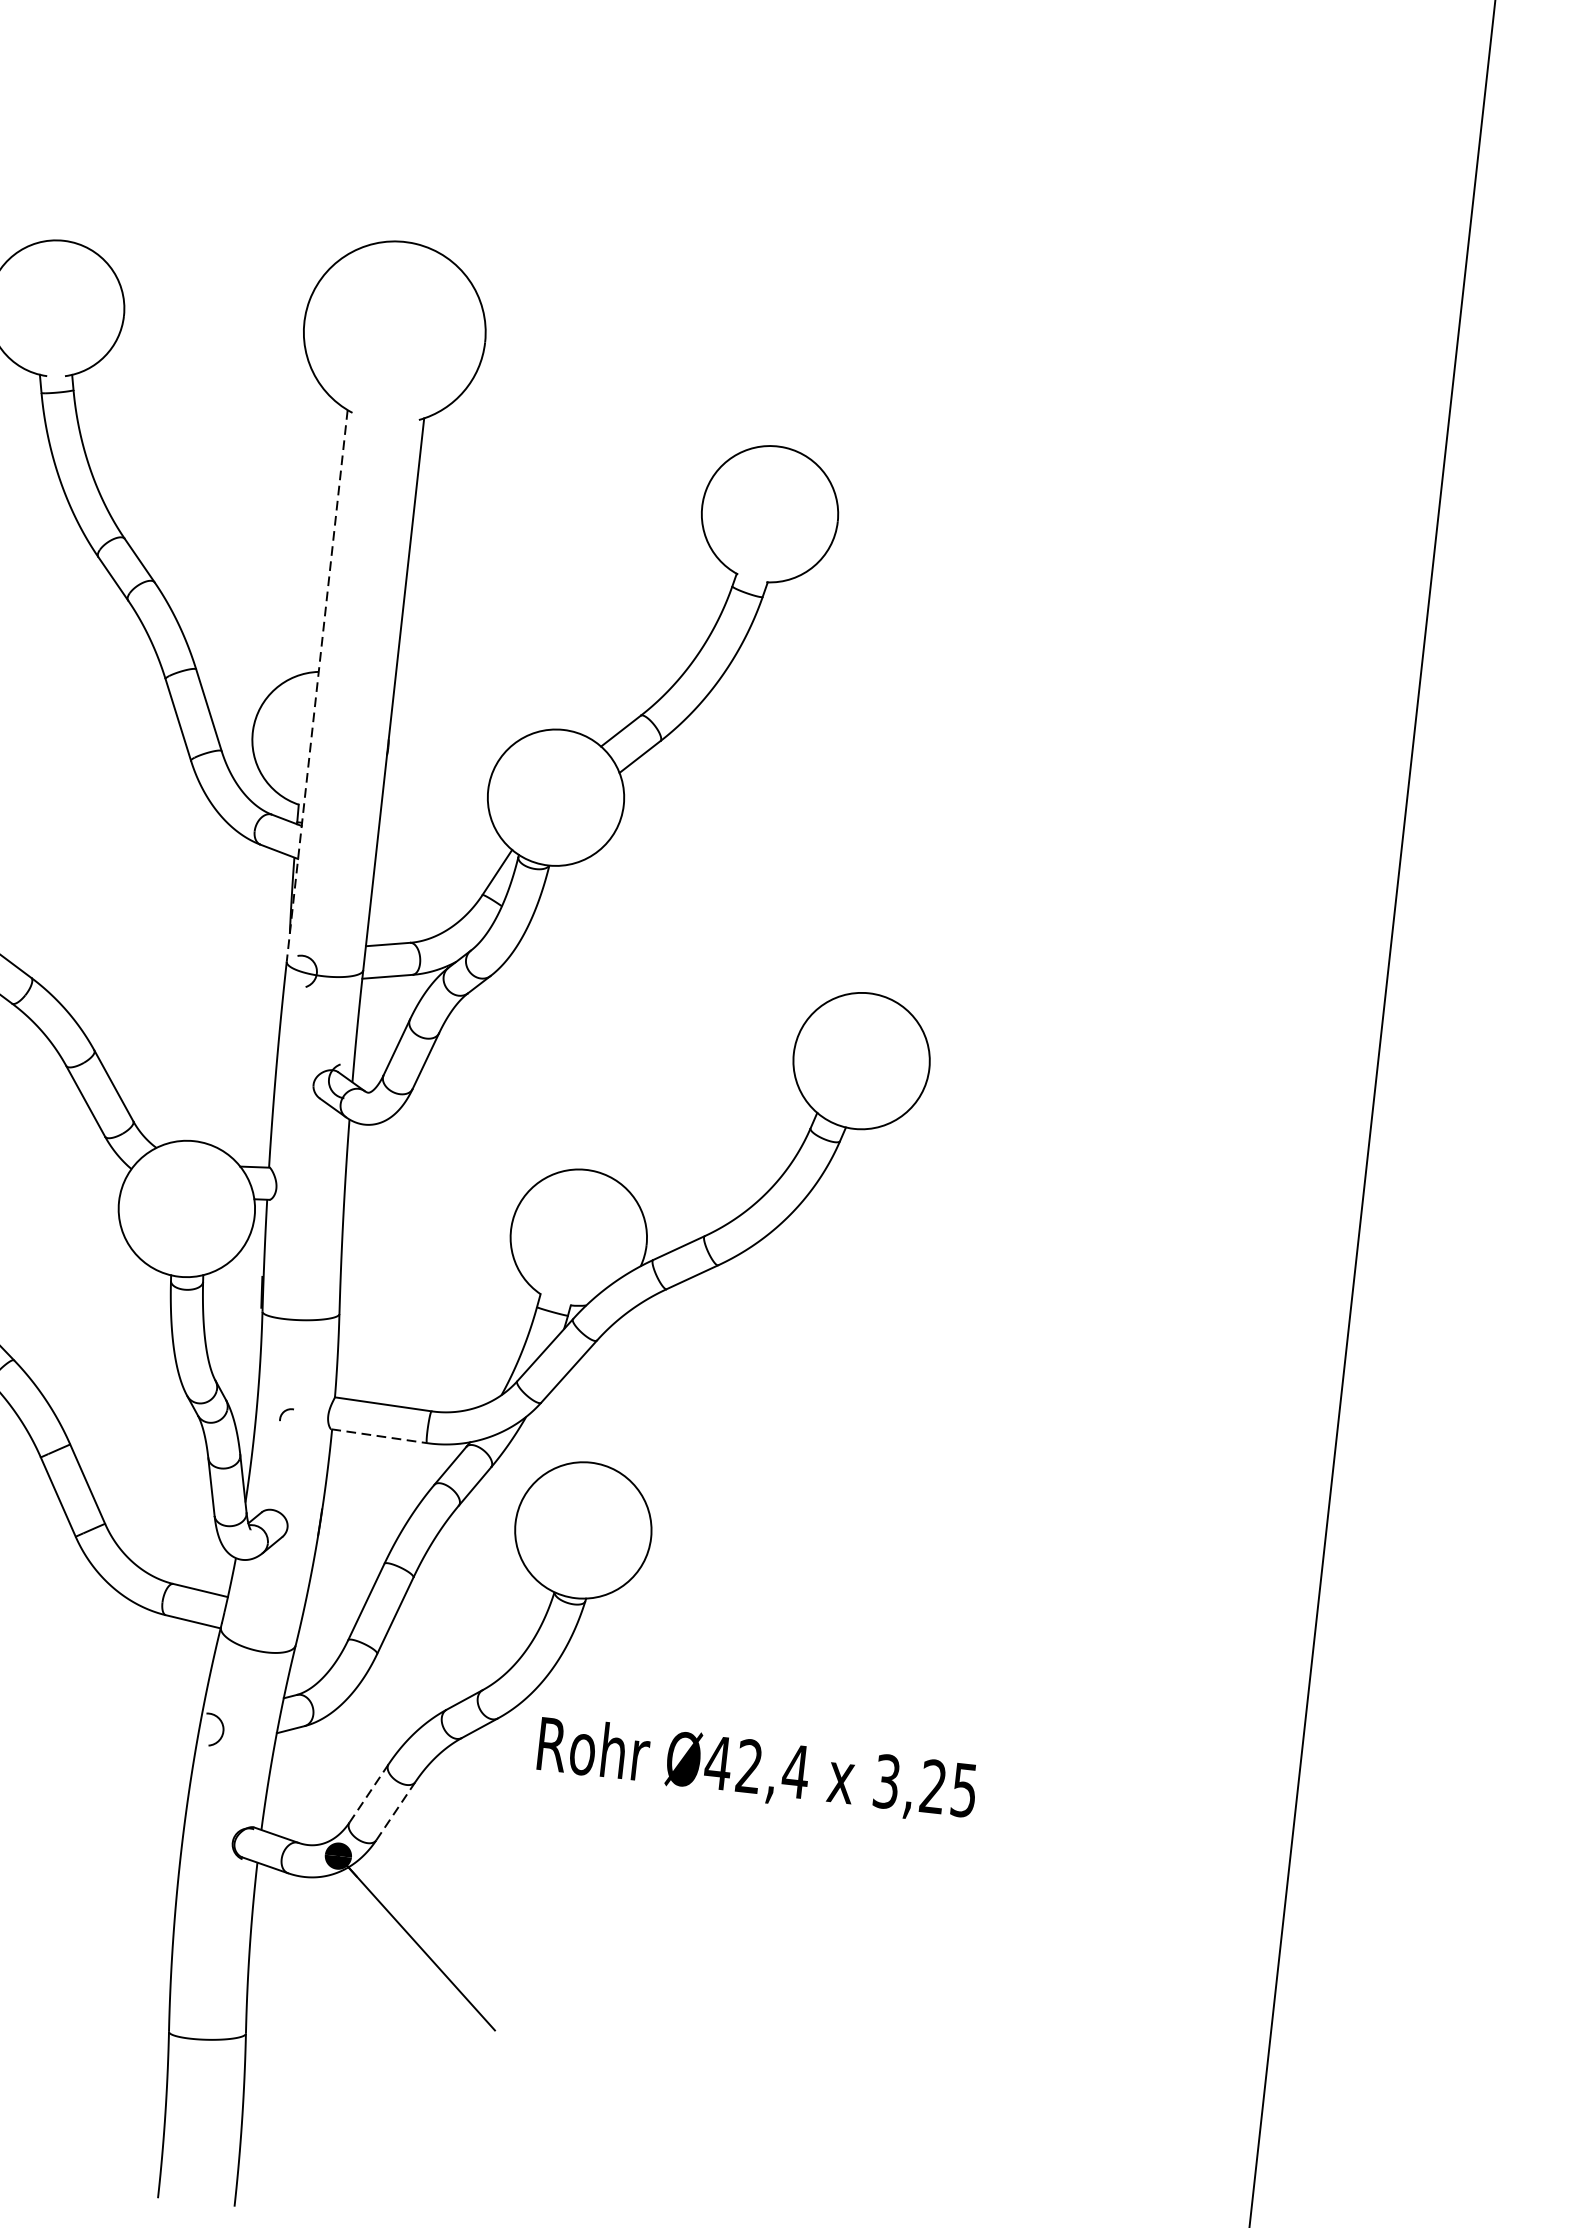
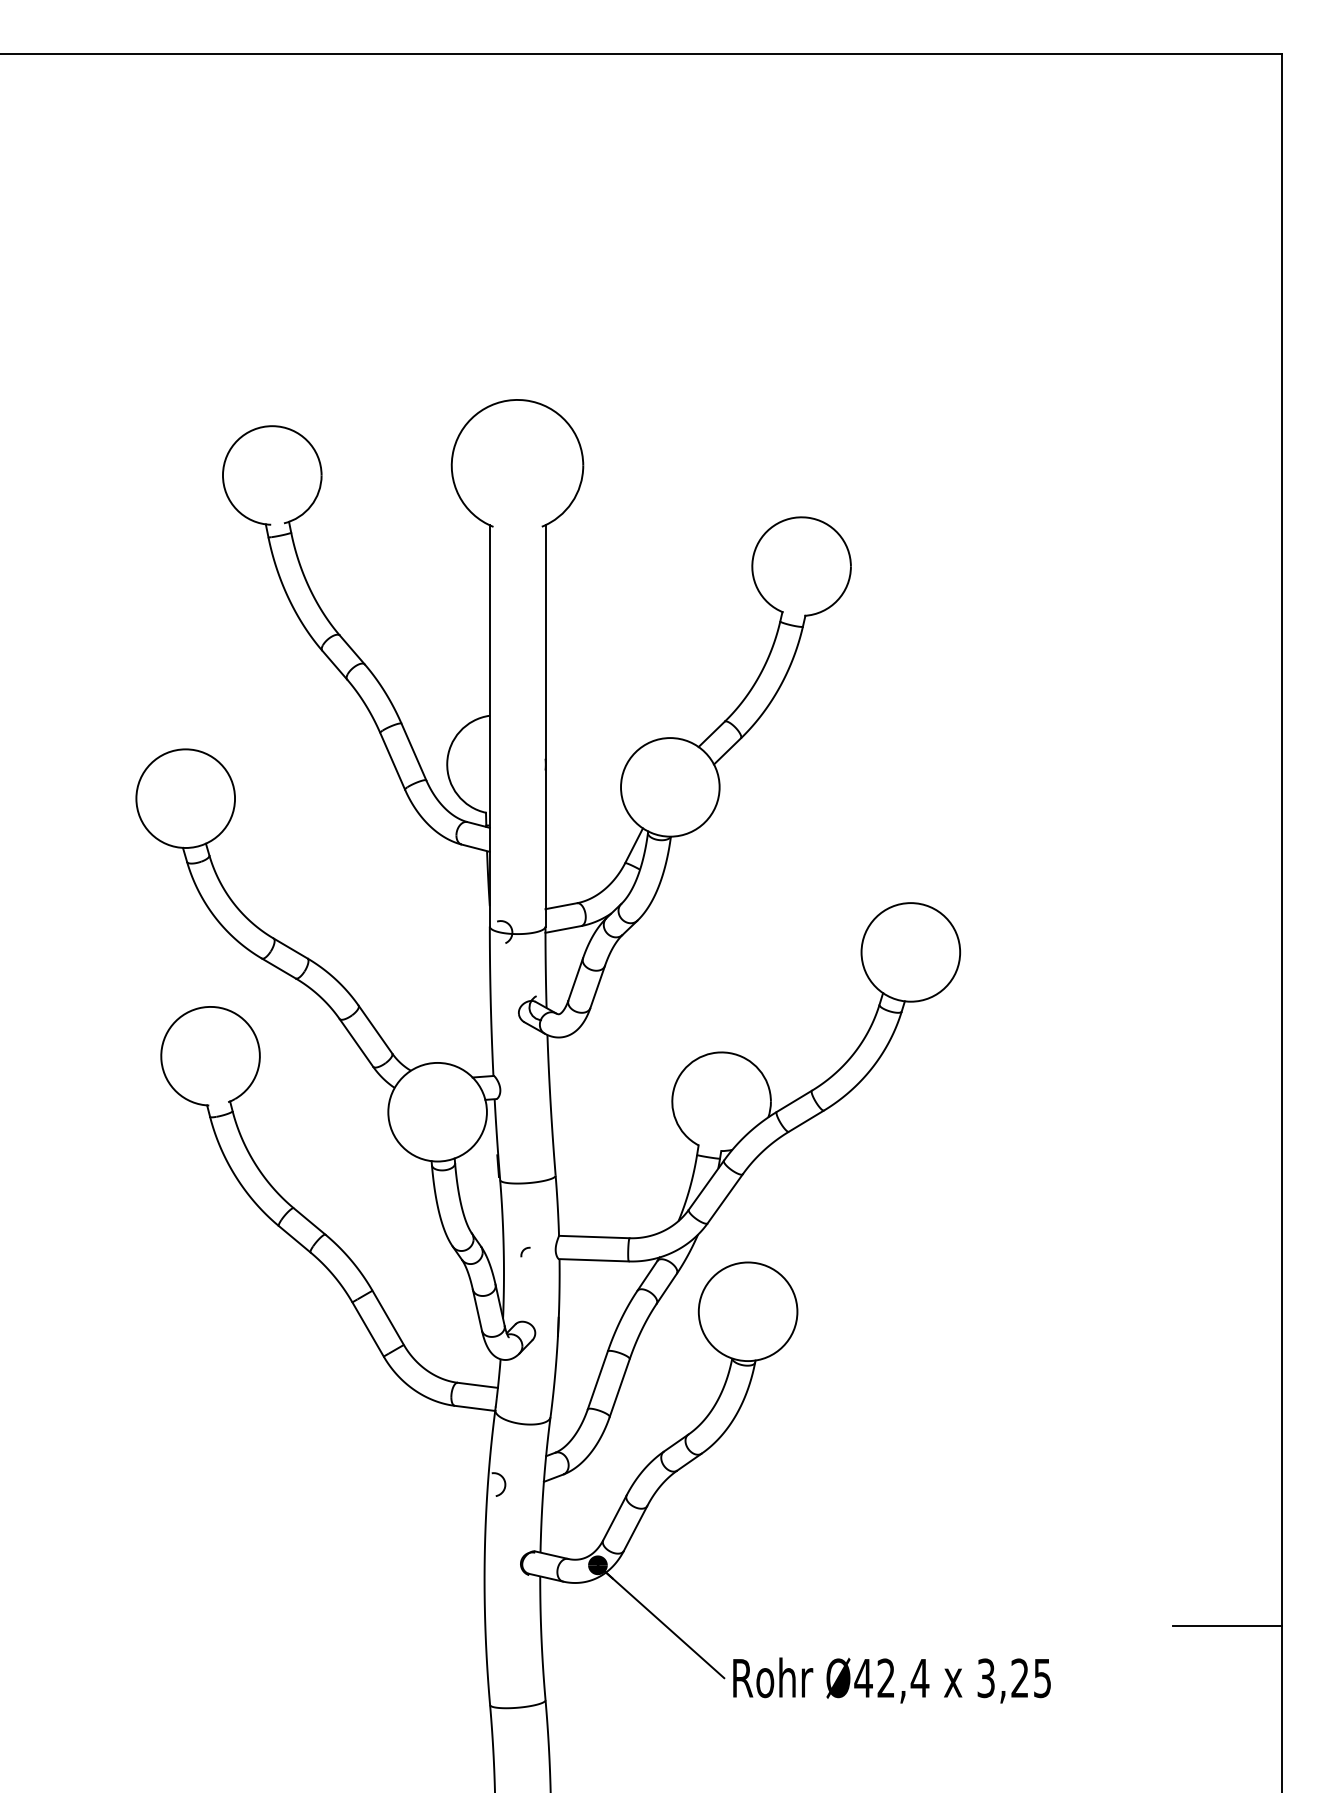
line: (316, 685) -> (489, 725), dashed -> solid
line: (378, 1436) -> (593, 1260), dashed -> solid
text: (756, 1770) -> (891, 1680), moved
line: (368, 1794) -> (614, 1518), dashed -> solid
line: (395, 1811) -> (635, 1528), dashed -> solid
line: (1194, 2035) -> (1227, 1626), added

